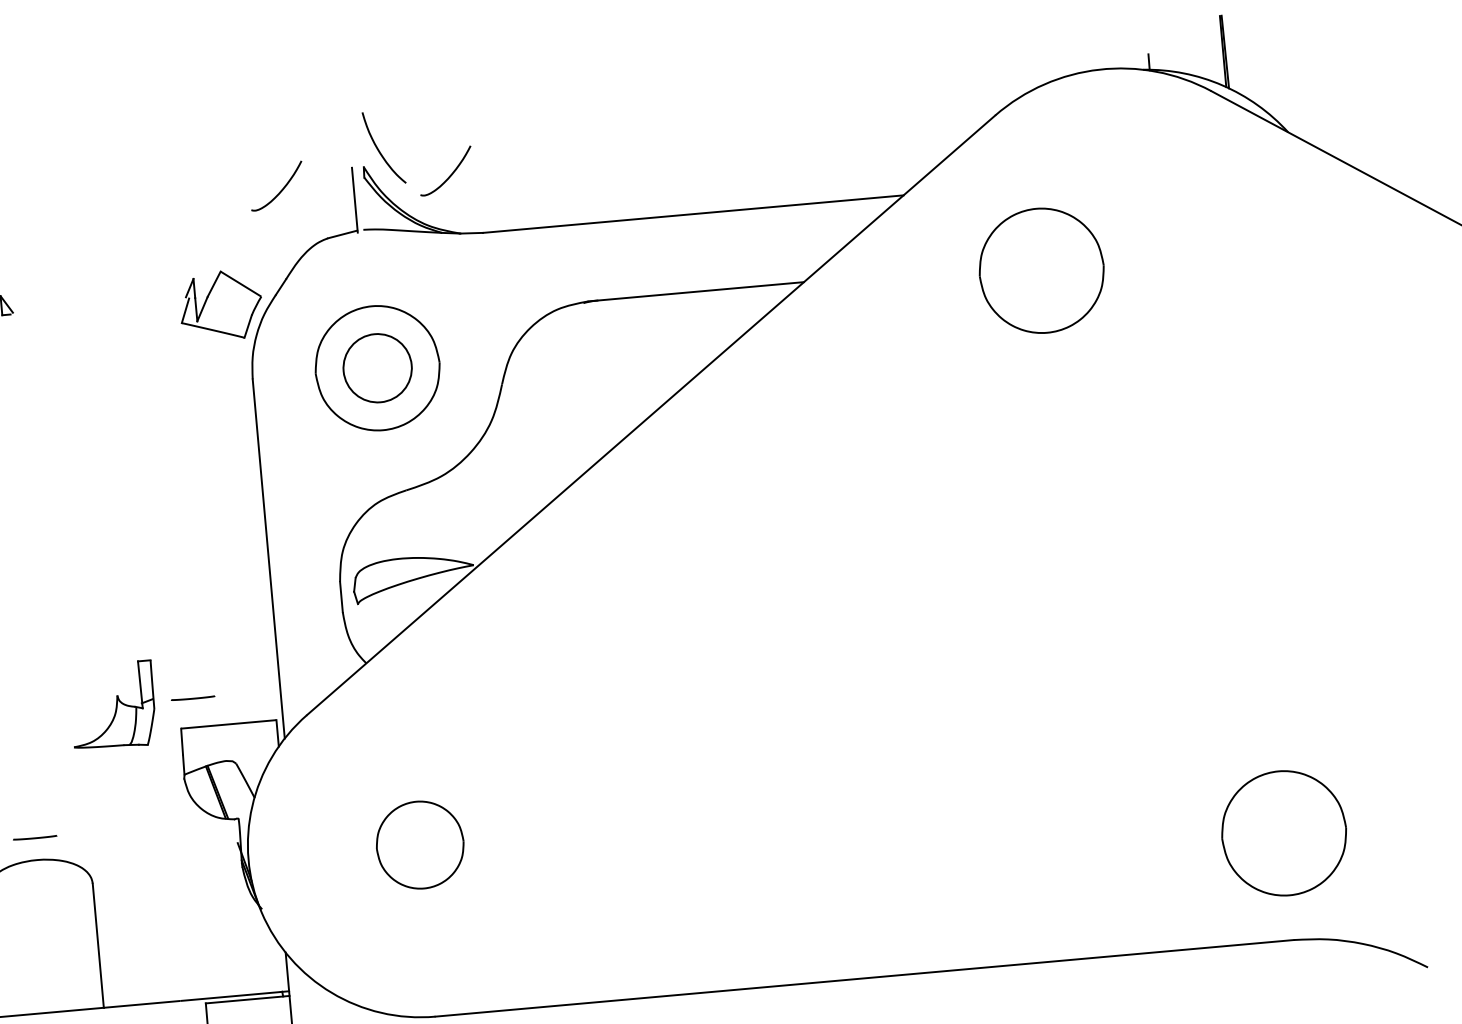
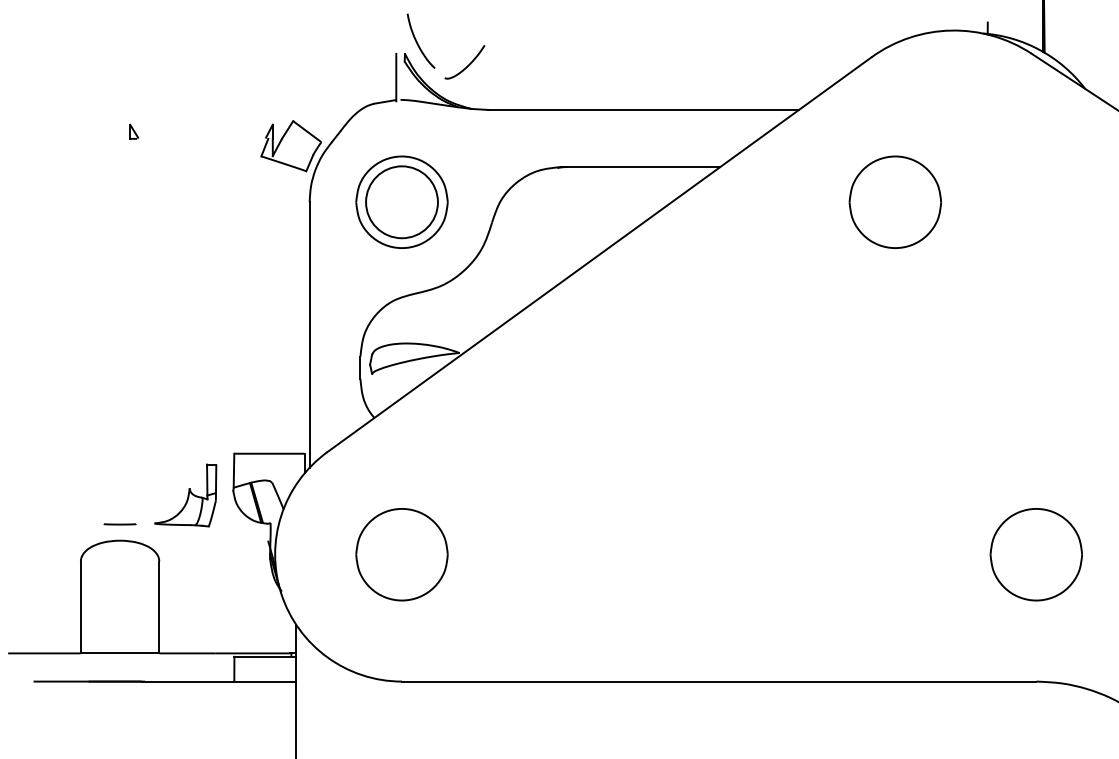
curve: (280, 190) -> (342, 65), removed
part: (1040, 269) -> (894, 201), moved
circle: (377, 368) -> (401, 202), size x1.43
line: (192, 698) -> (244, 432), removed
part: (112, 705) -> (185, 495), moved
part: (1282, 833) -> (1035, 554), moved
part: (419, 844) -> (401, 554), size x1.43

